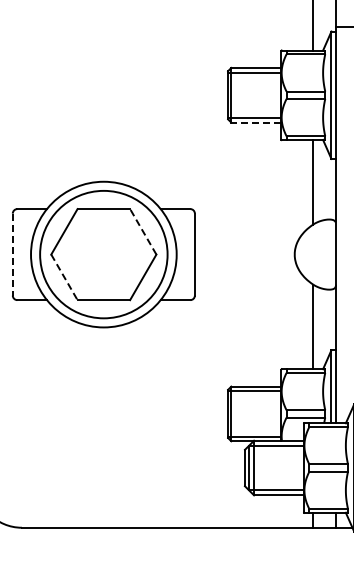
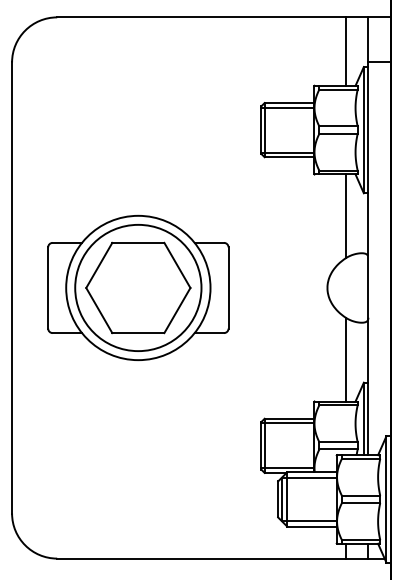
line: (256, 122) -> (289, 157), dashed -> solid
line: (143, 231) -> (177, 265), dashed -> solid
line: (13, 255) -> (48, 288), dashed -> solid
line: (64, 277) -> (99, 310), dashed -> solid

